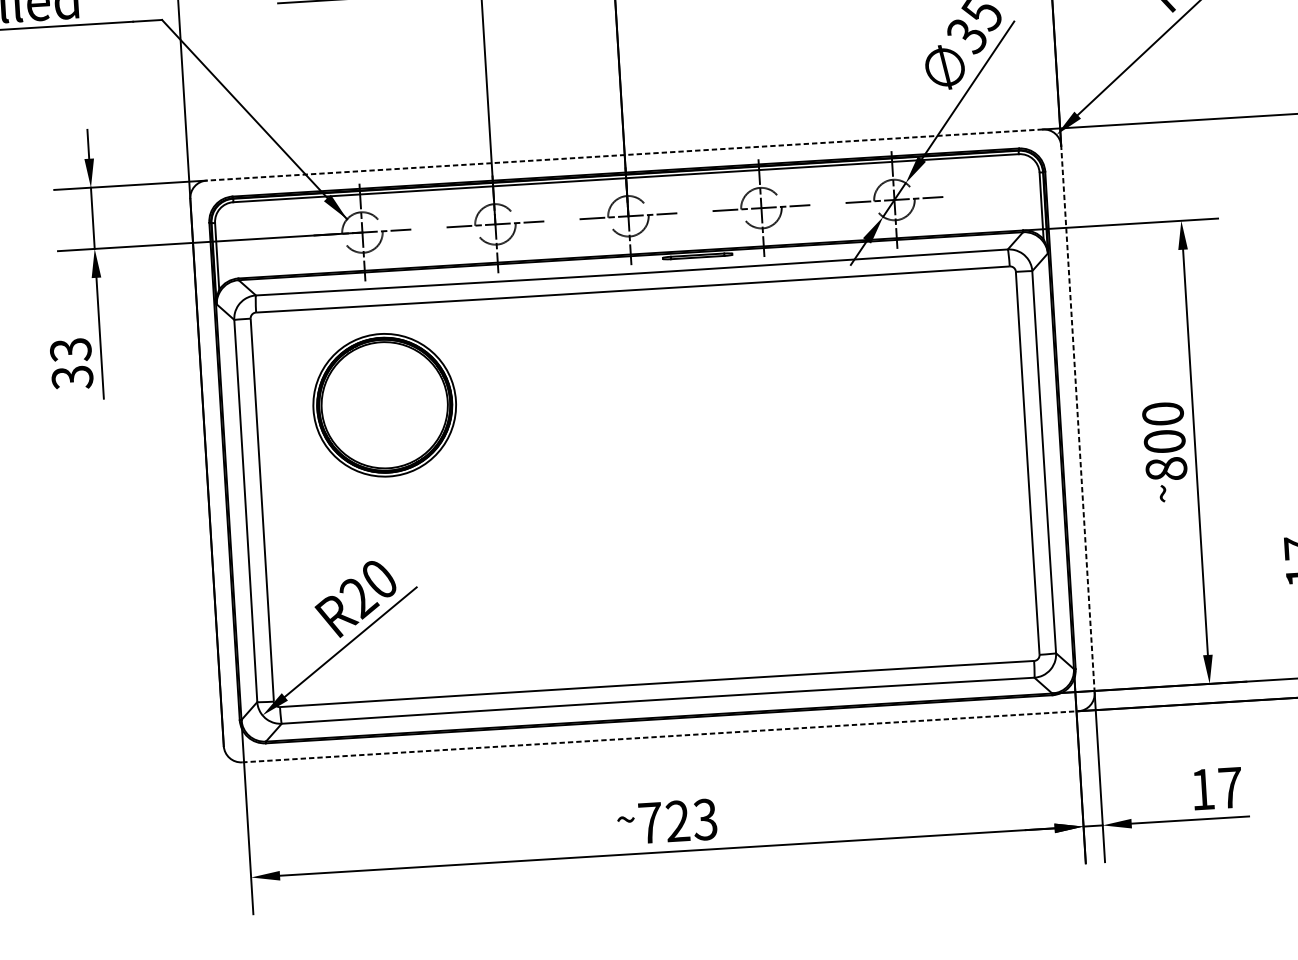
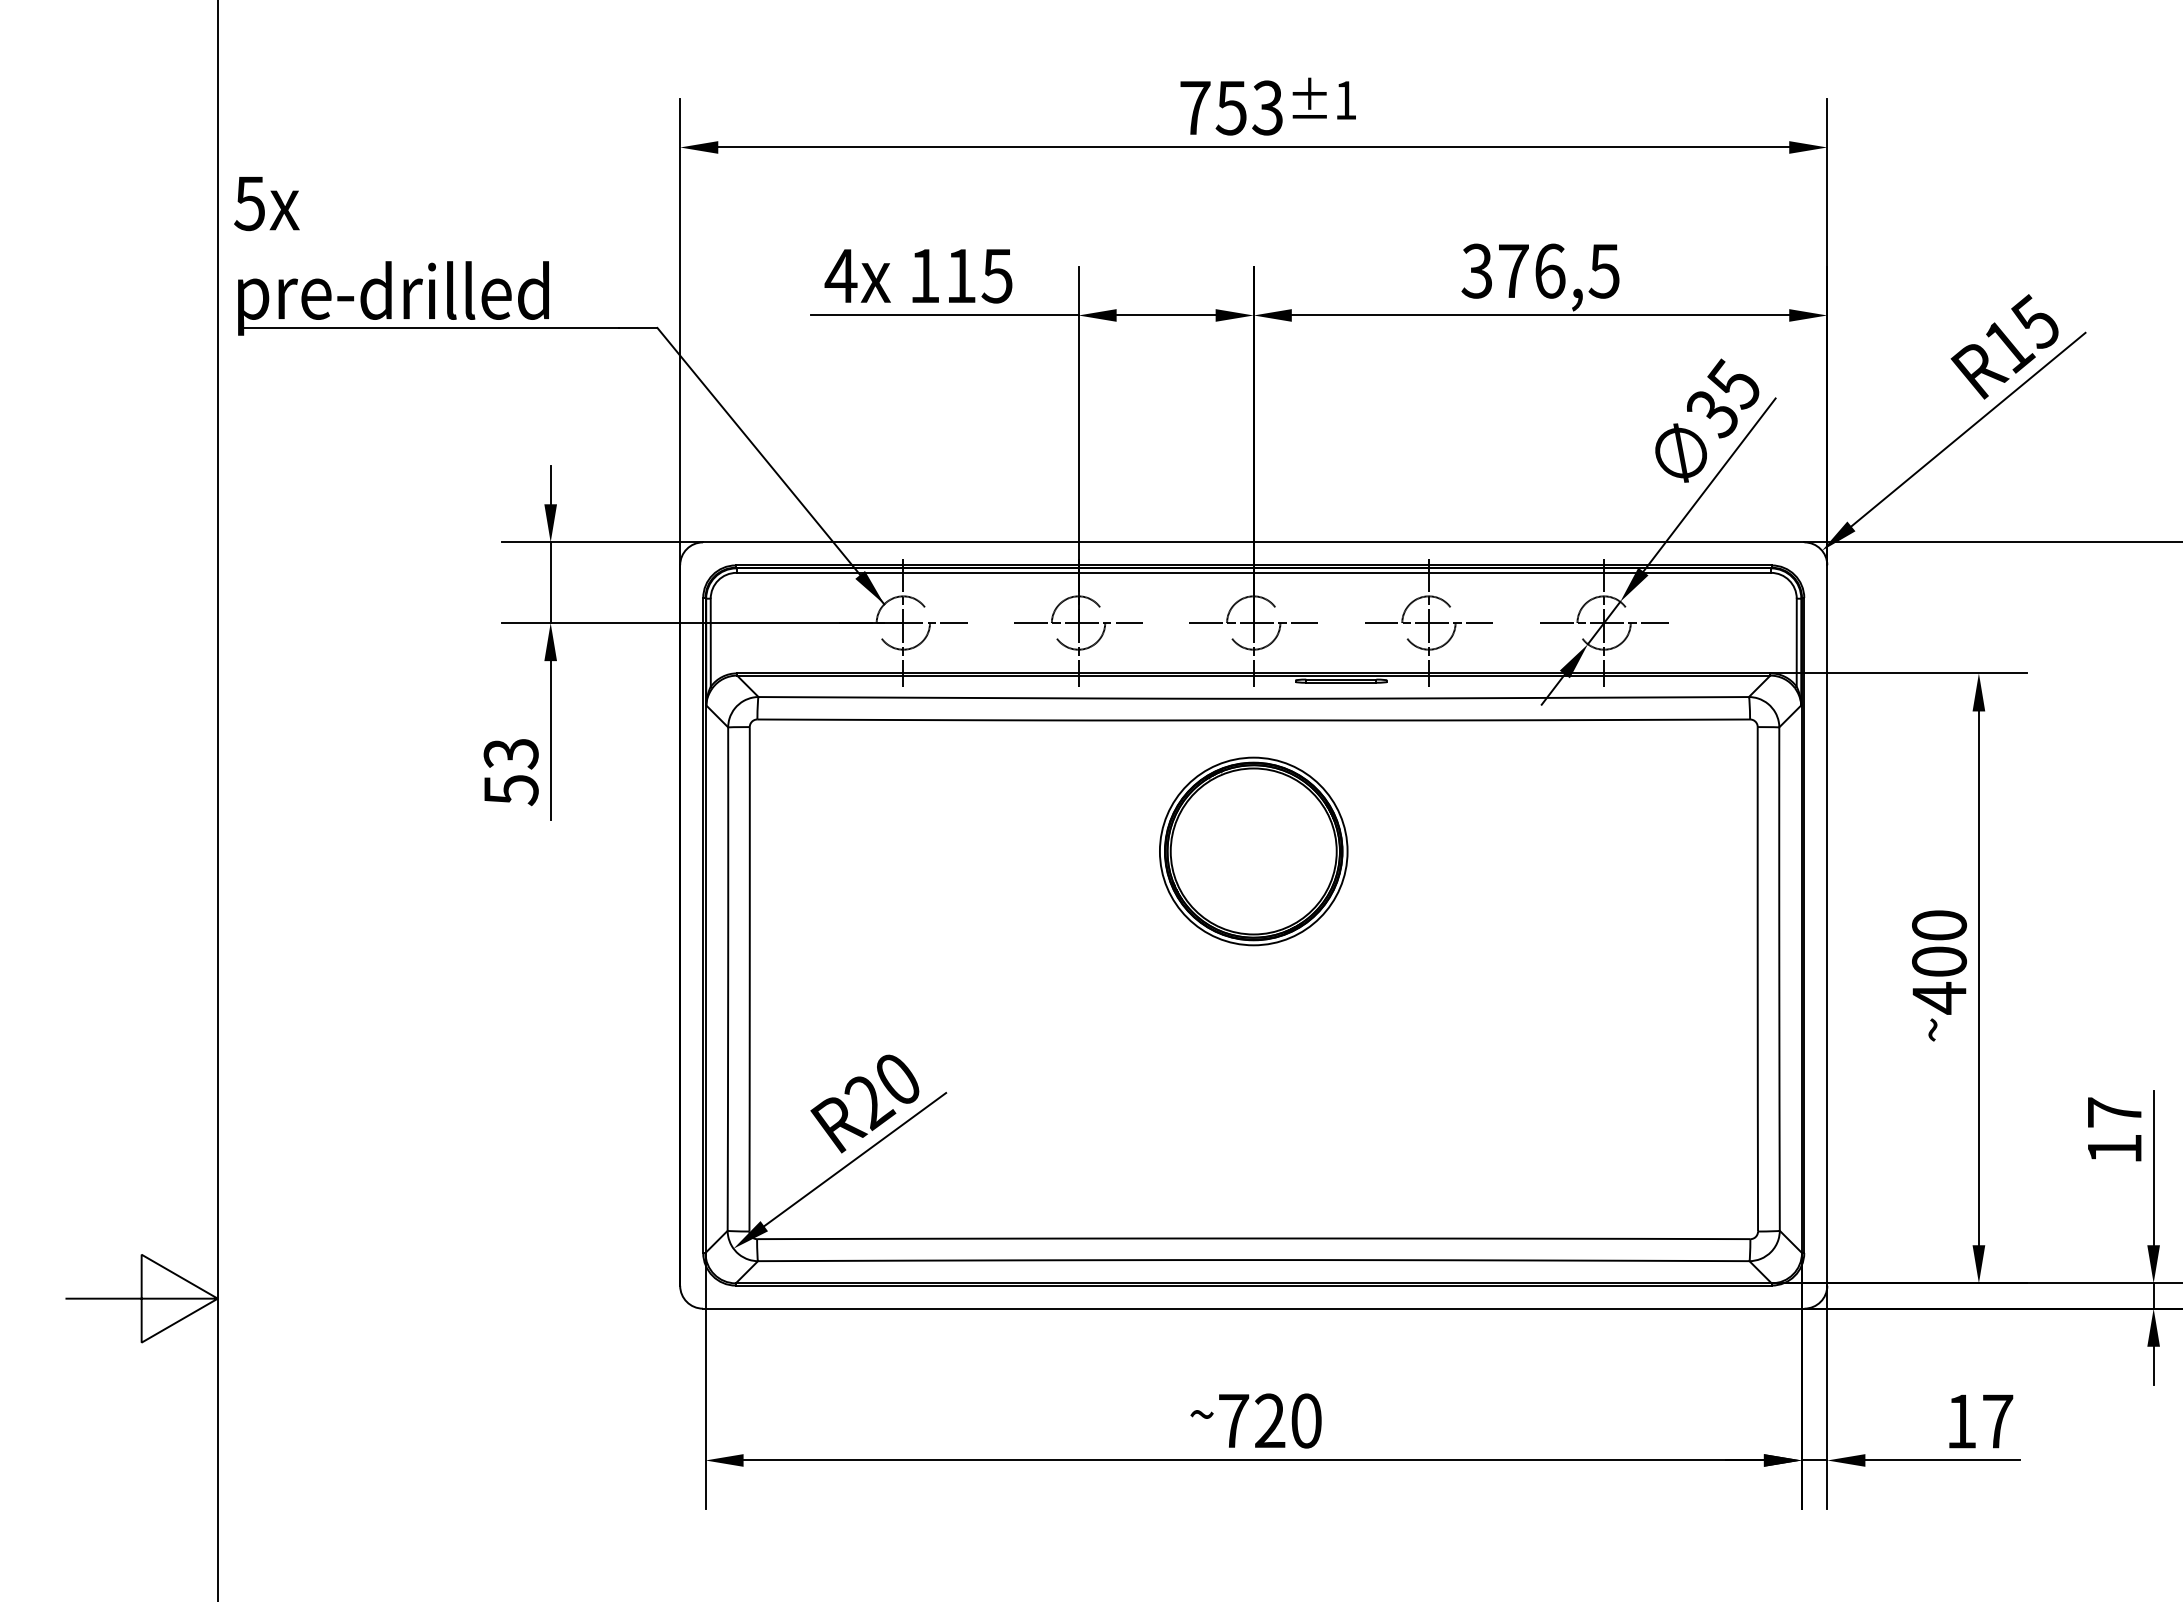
line: (624, 155) -> (1253, 542), dashed -> solid
text: (71, 377) -> (510, 790), 33 -> 53
part: (384, 405) -> (1253, 851), moved
line: (1078, 419) -> (1827, 925), dashed -> solid
text: (1166, 469) -> (1939, 998), 800 -> 400
line: (660, 736) -> (1253, 1308), dashed -> solid
text: (704, 819) -> (1305, 1420), 723 -> 720

